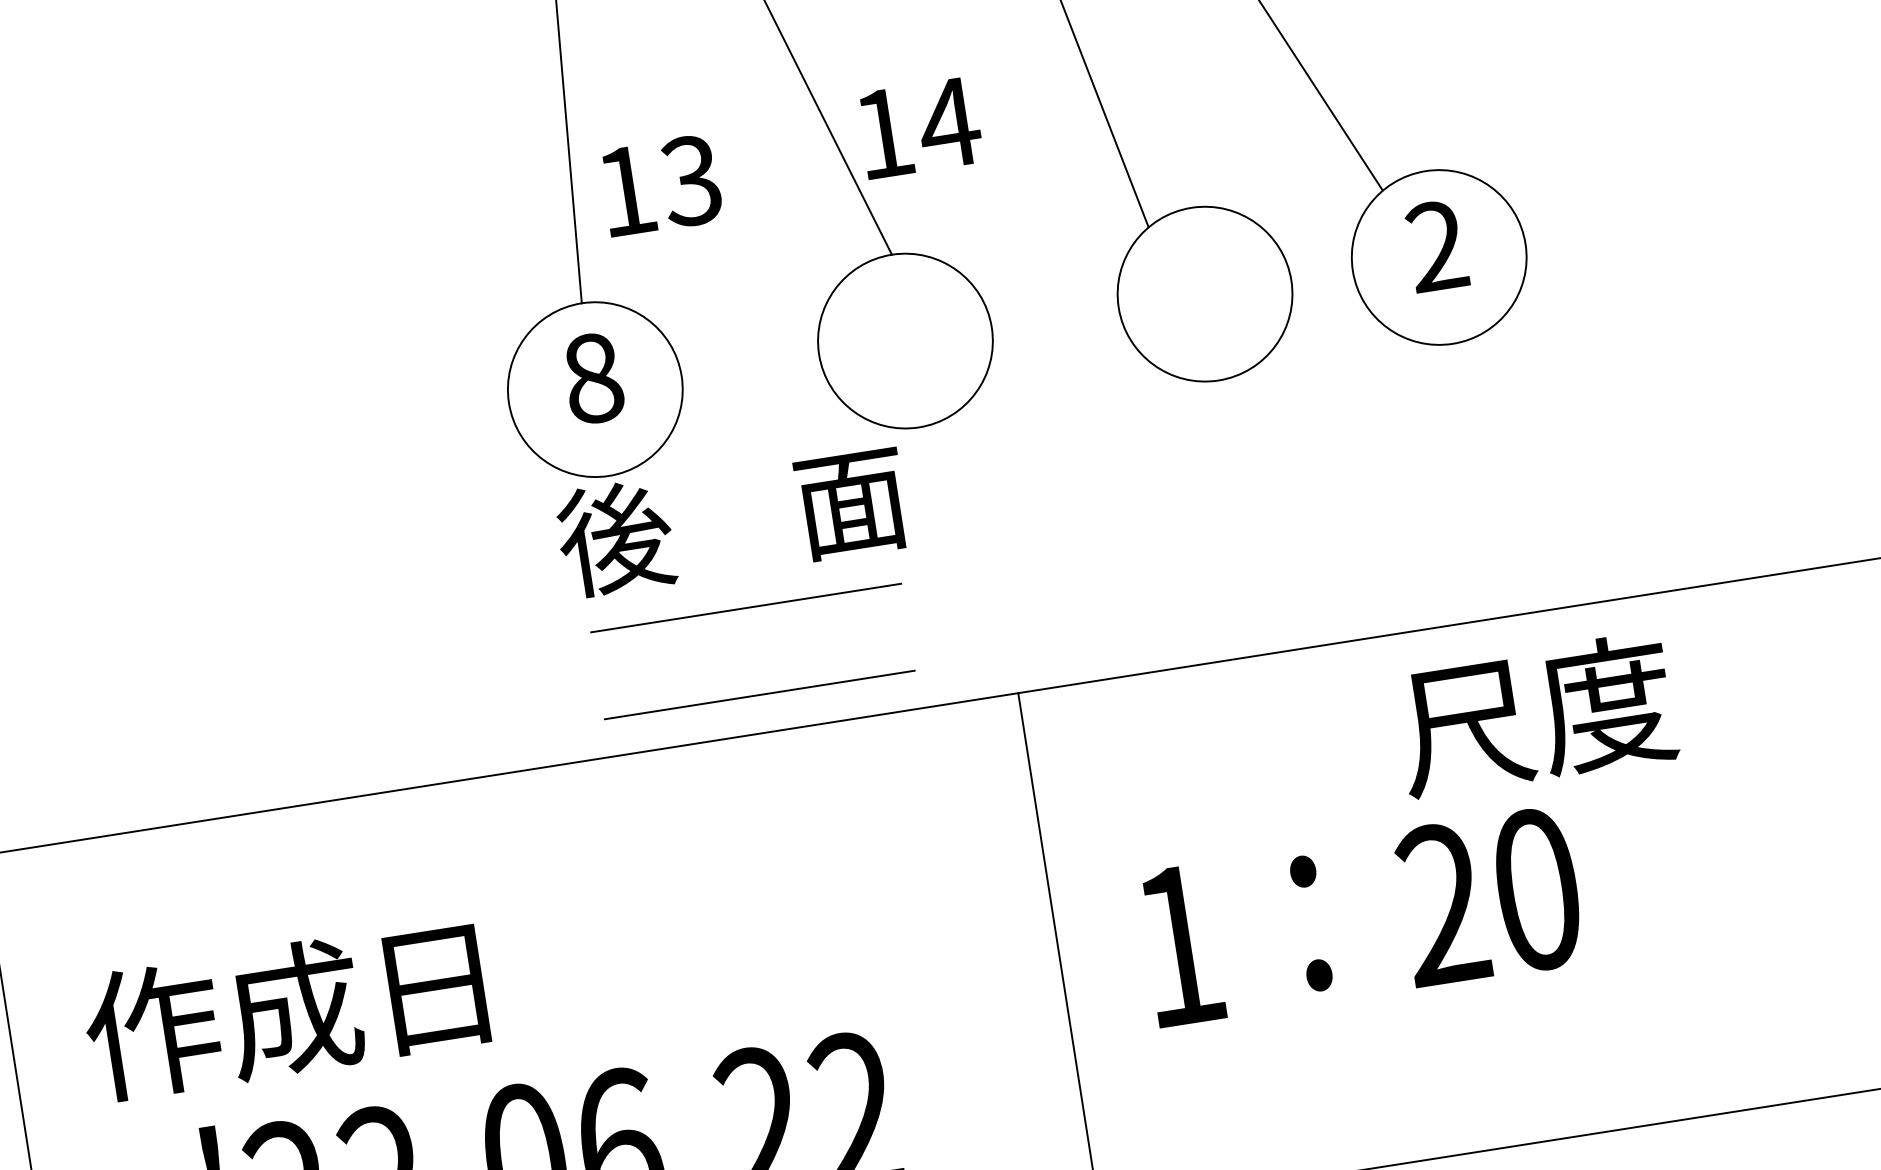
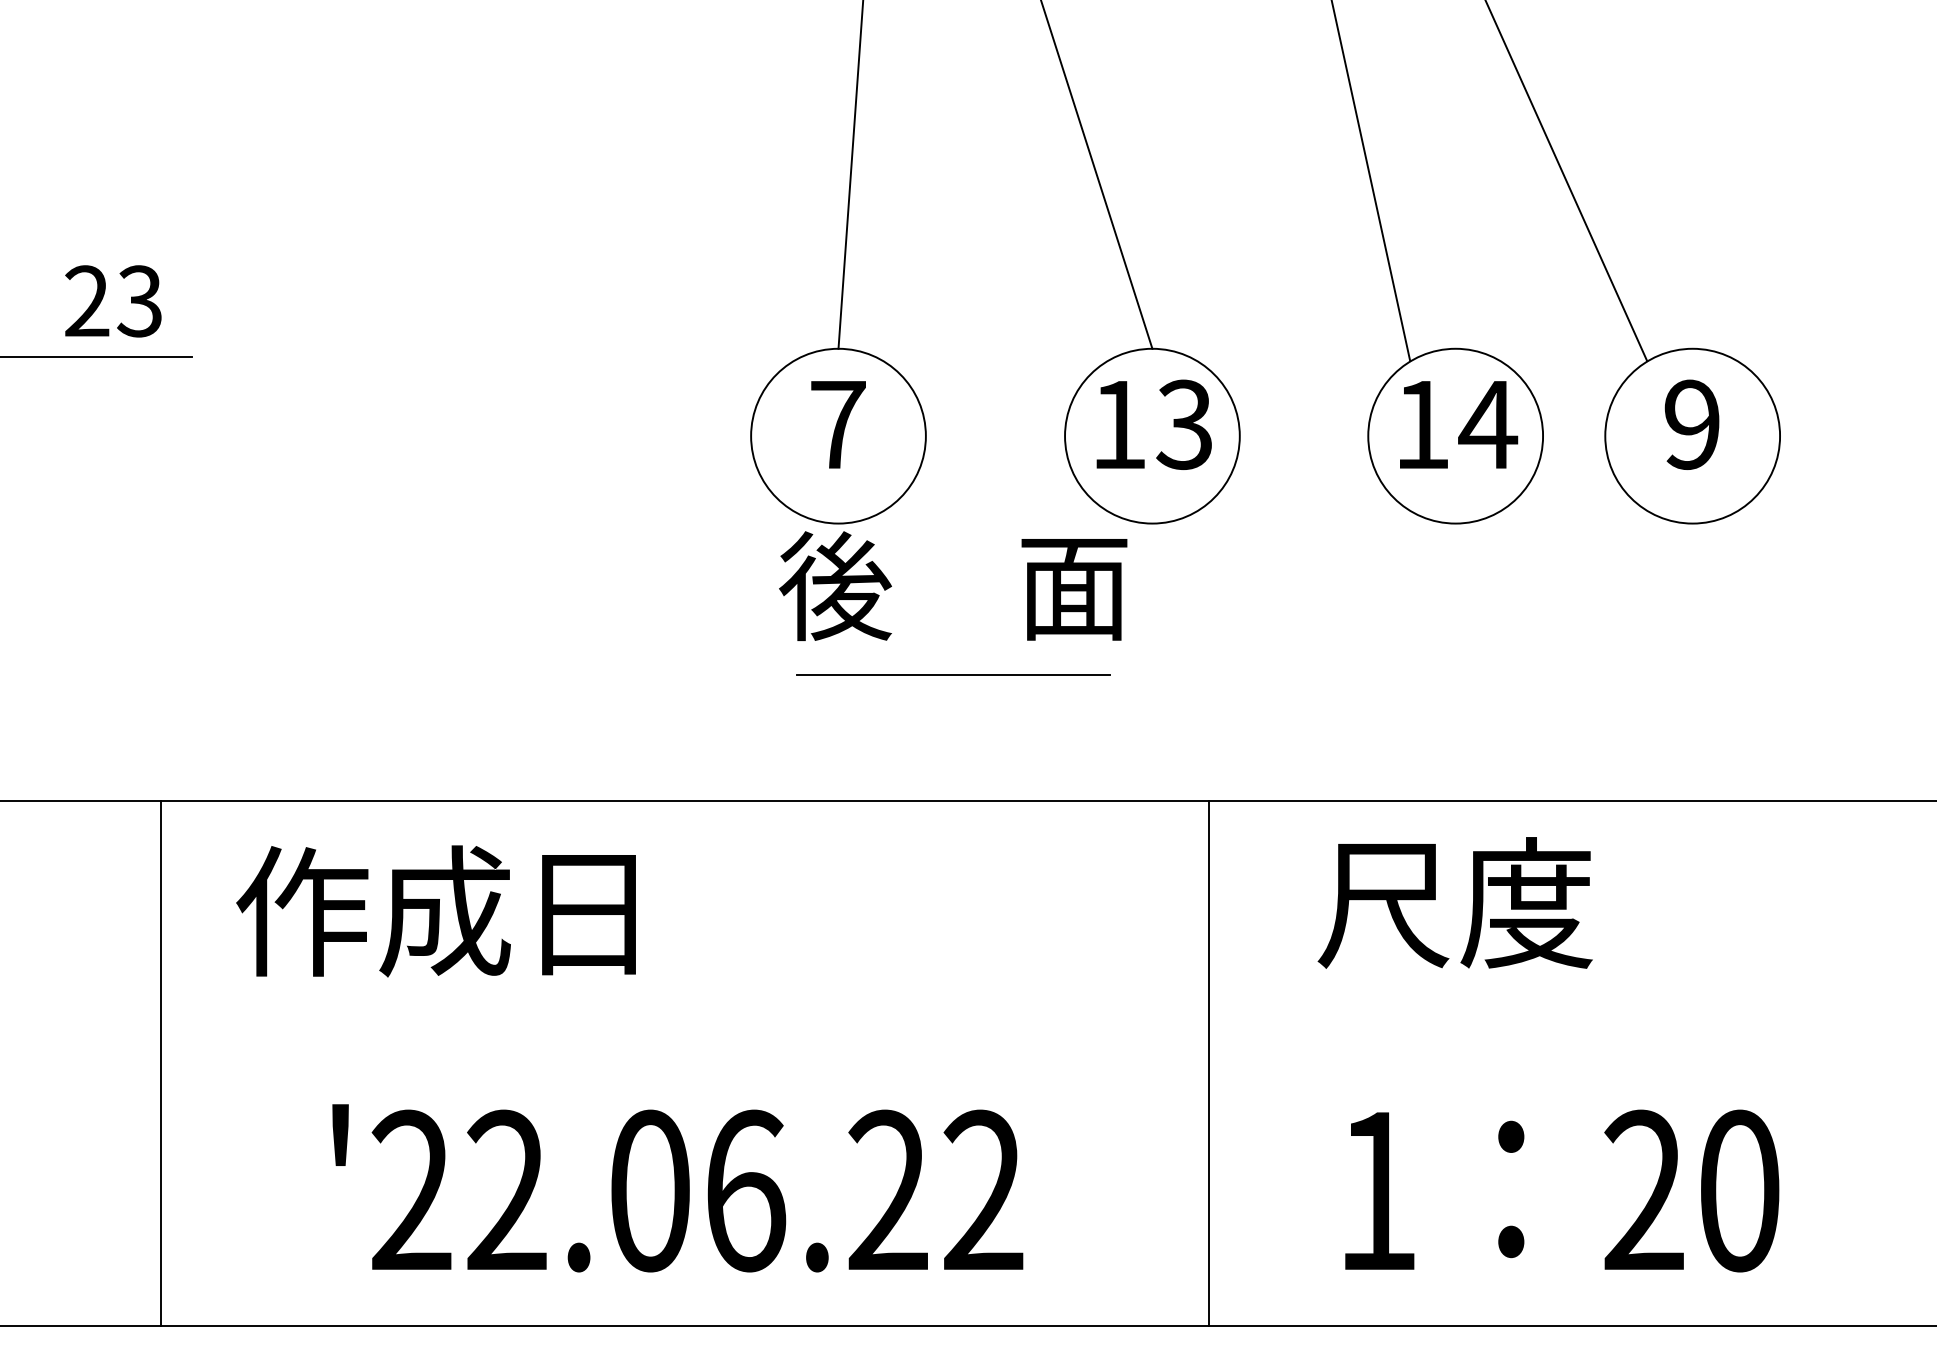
text: (920, 127) -> (1459, 424), moved
text: (660, 185) -> (1153, 424), moved
text: (1436, 246) -> (1691, 424), 2 -> 9
text: (593, 378) -> (838, 424), 8 -> 7
line: (759, 694) -> (953, 762), removed
text: (1534, 714) -> (1454, 902), moved
text: (1362, 916) -> (1562, 1190), moved
text: (284, 1010) -> (435, 911), moved

